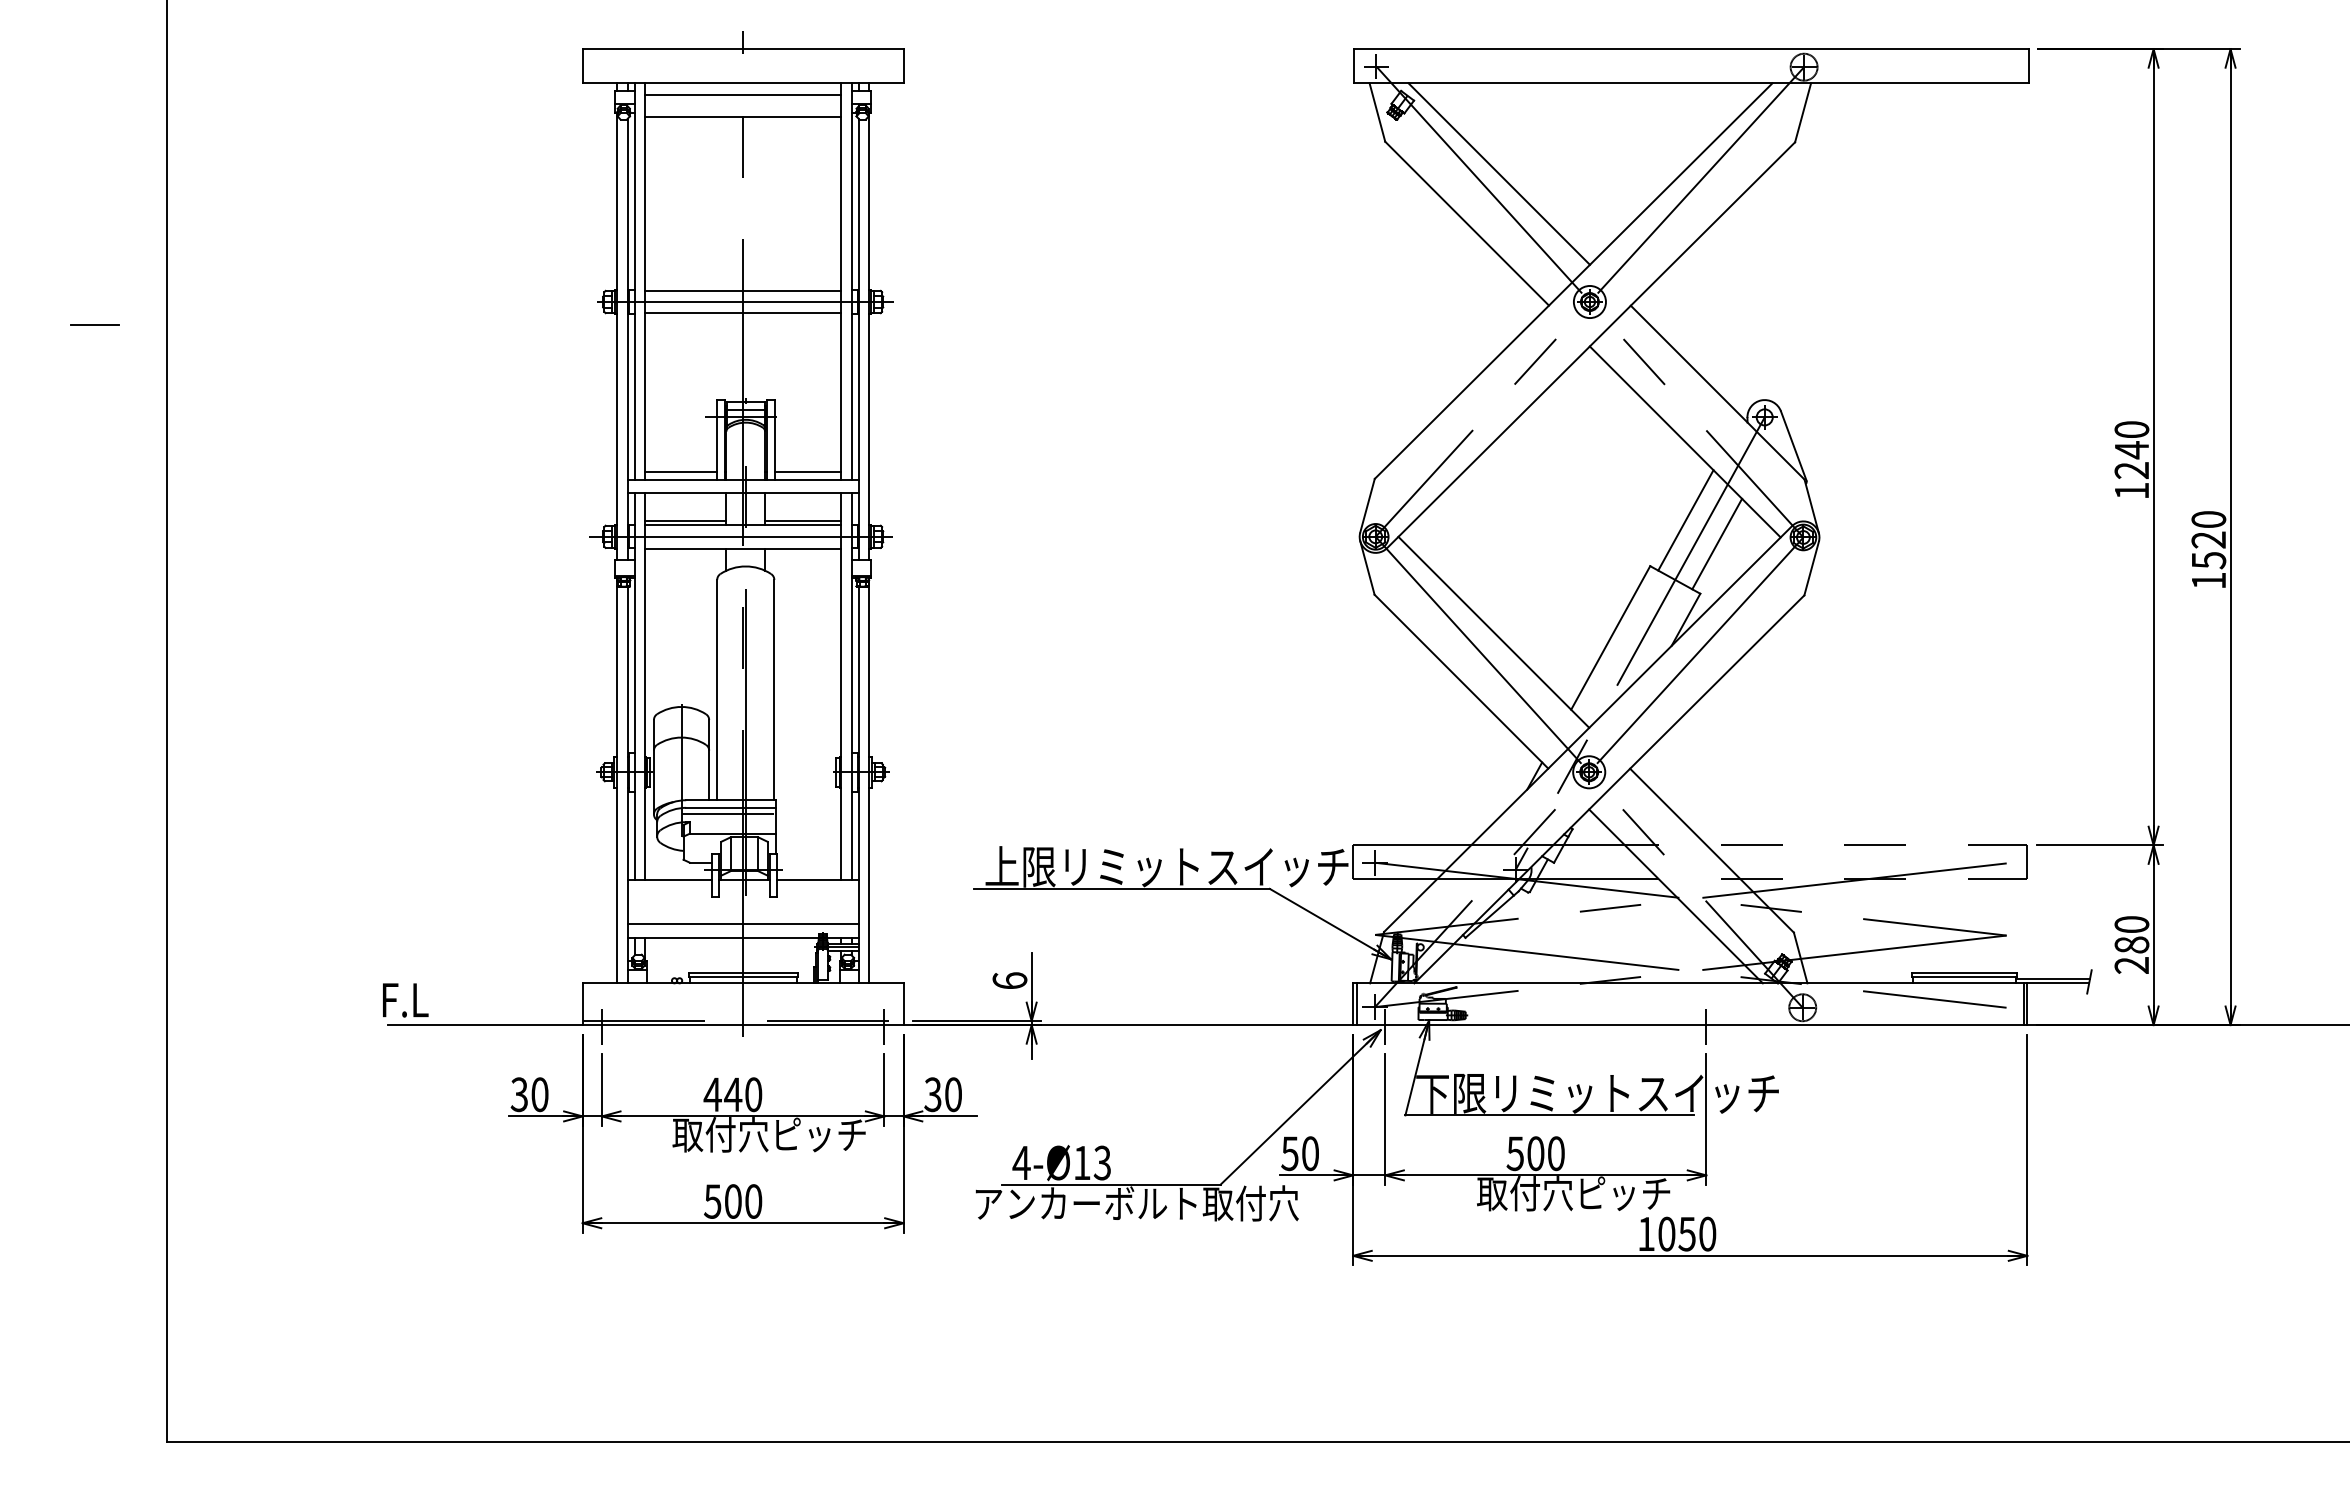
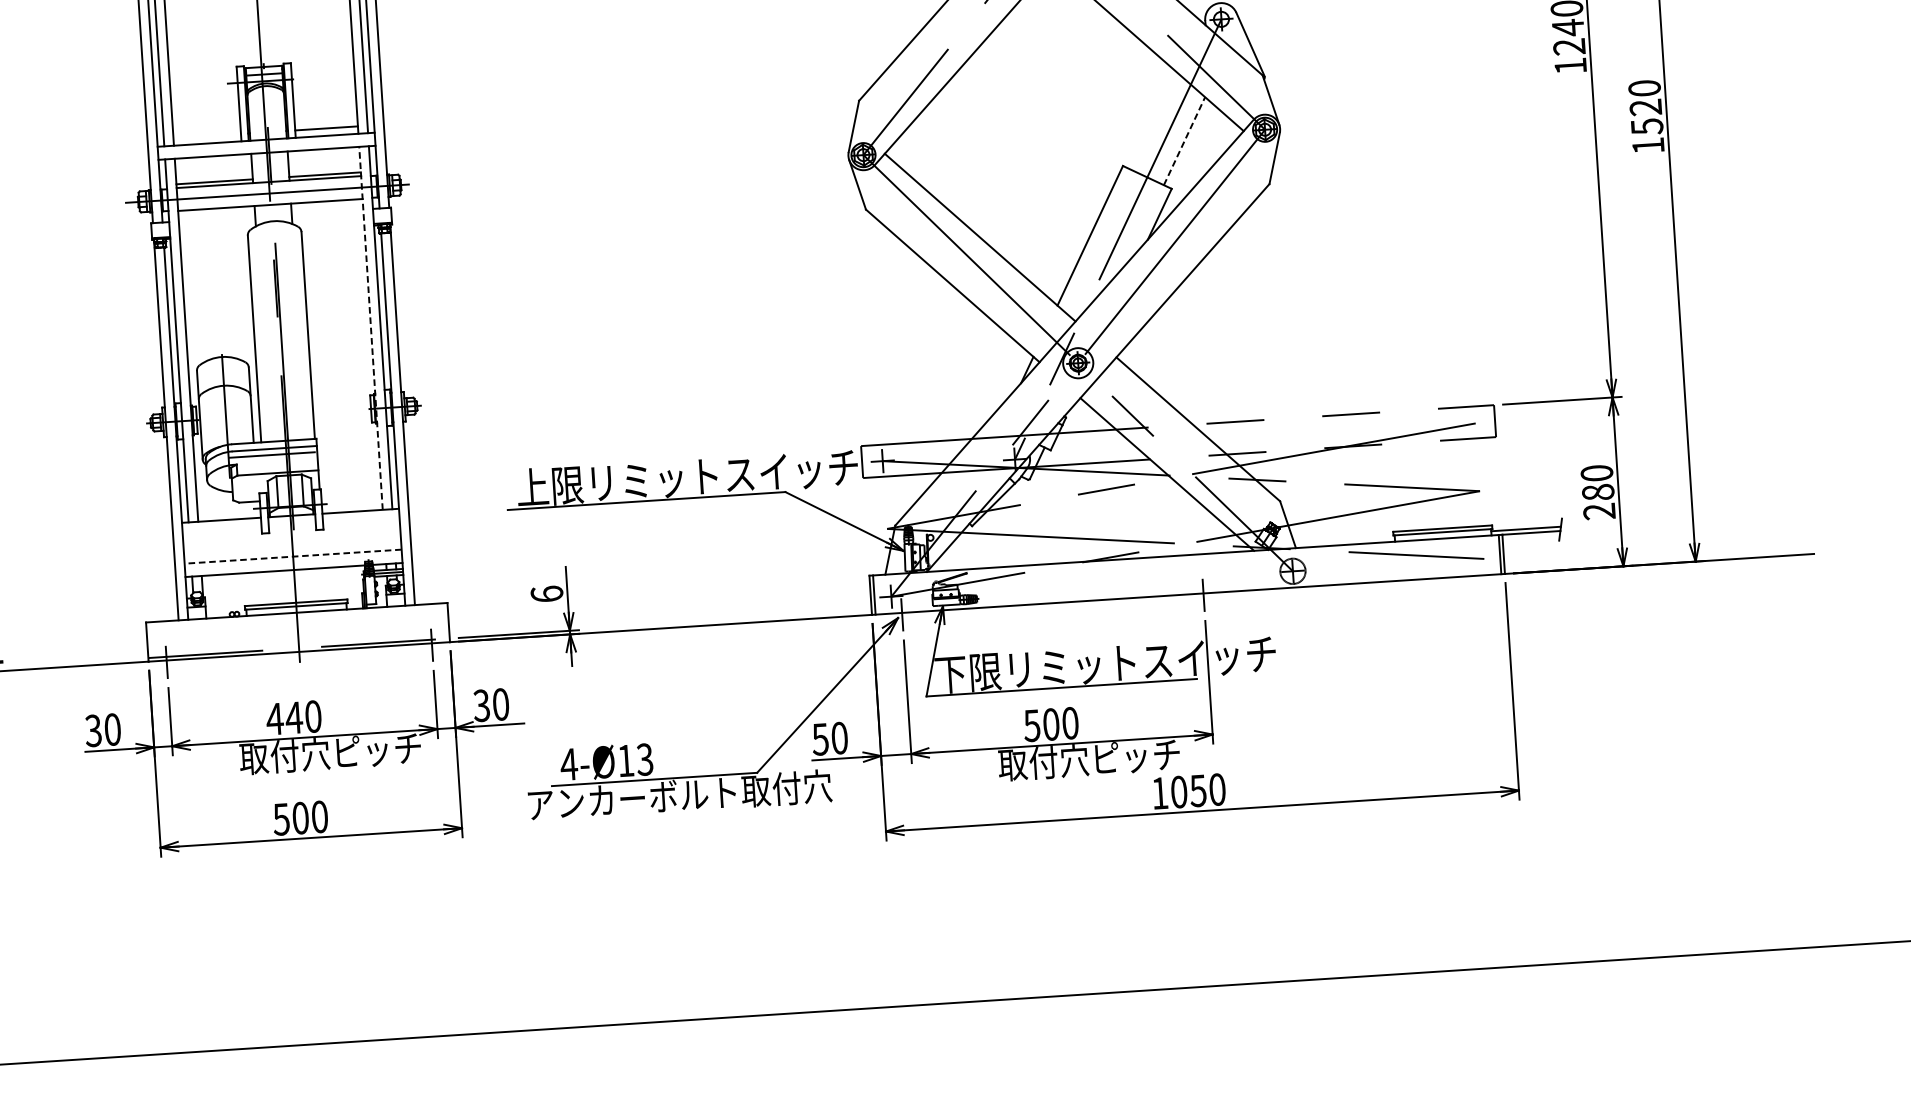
line: (680, 471) -> (206, 136), removed
line: (1685, 520) -> (1153, 120), removed
line: (1717, 544) -> (1184, 141), solid -> dashed
line: (841, 686) -> (371, 328), solid -> dashed
line: (743, 923) -> (293, 556), solid -> dashed

